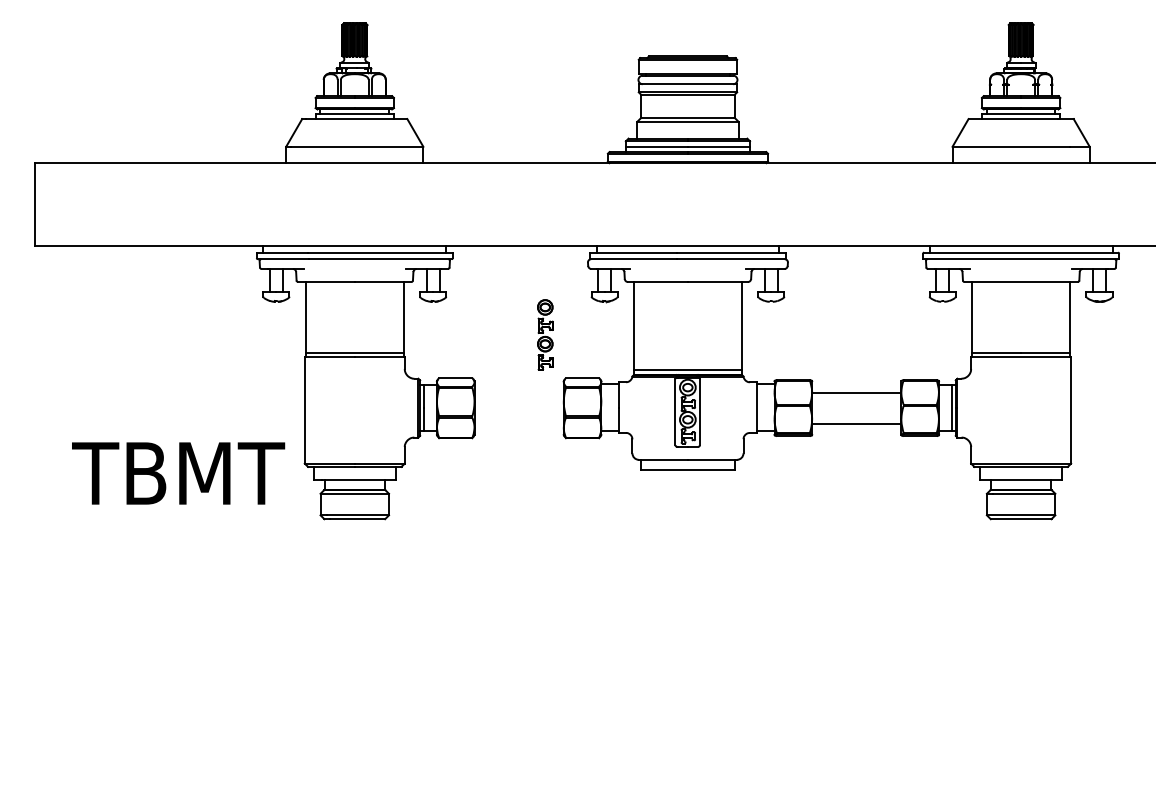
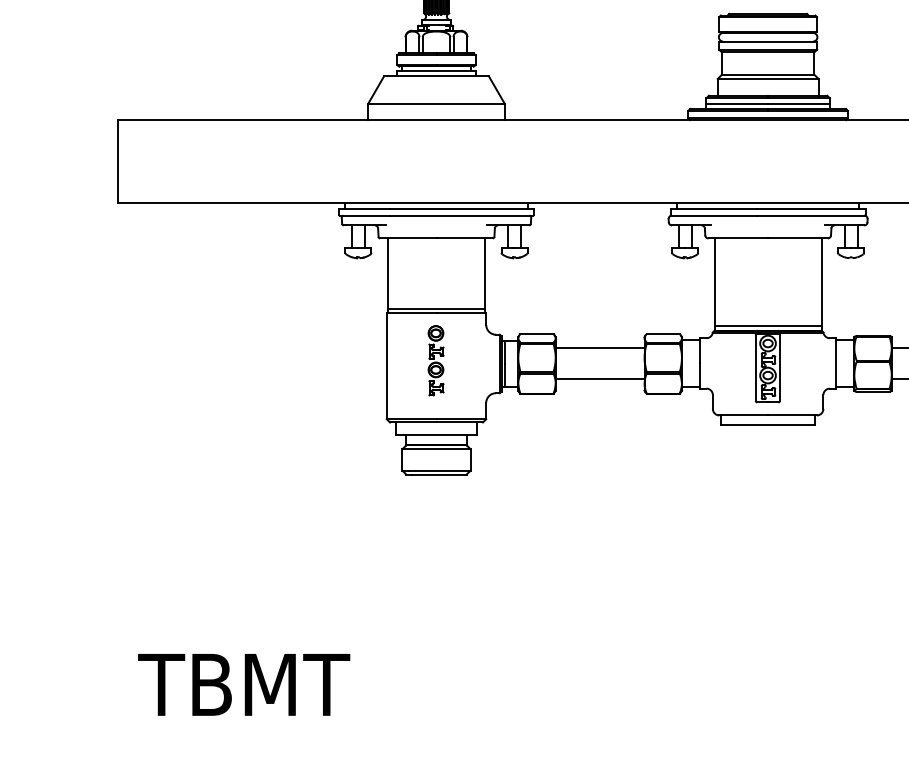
part: (545, 334) -> (436, 360), moved
line: (518, 392) -> (599, 348), added
line: (518, 423) -> (599, 379), added
text: (178, 473) -> (244, 684), moved

